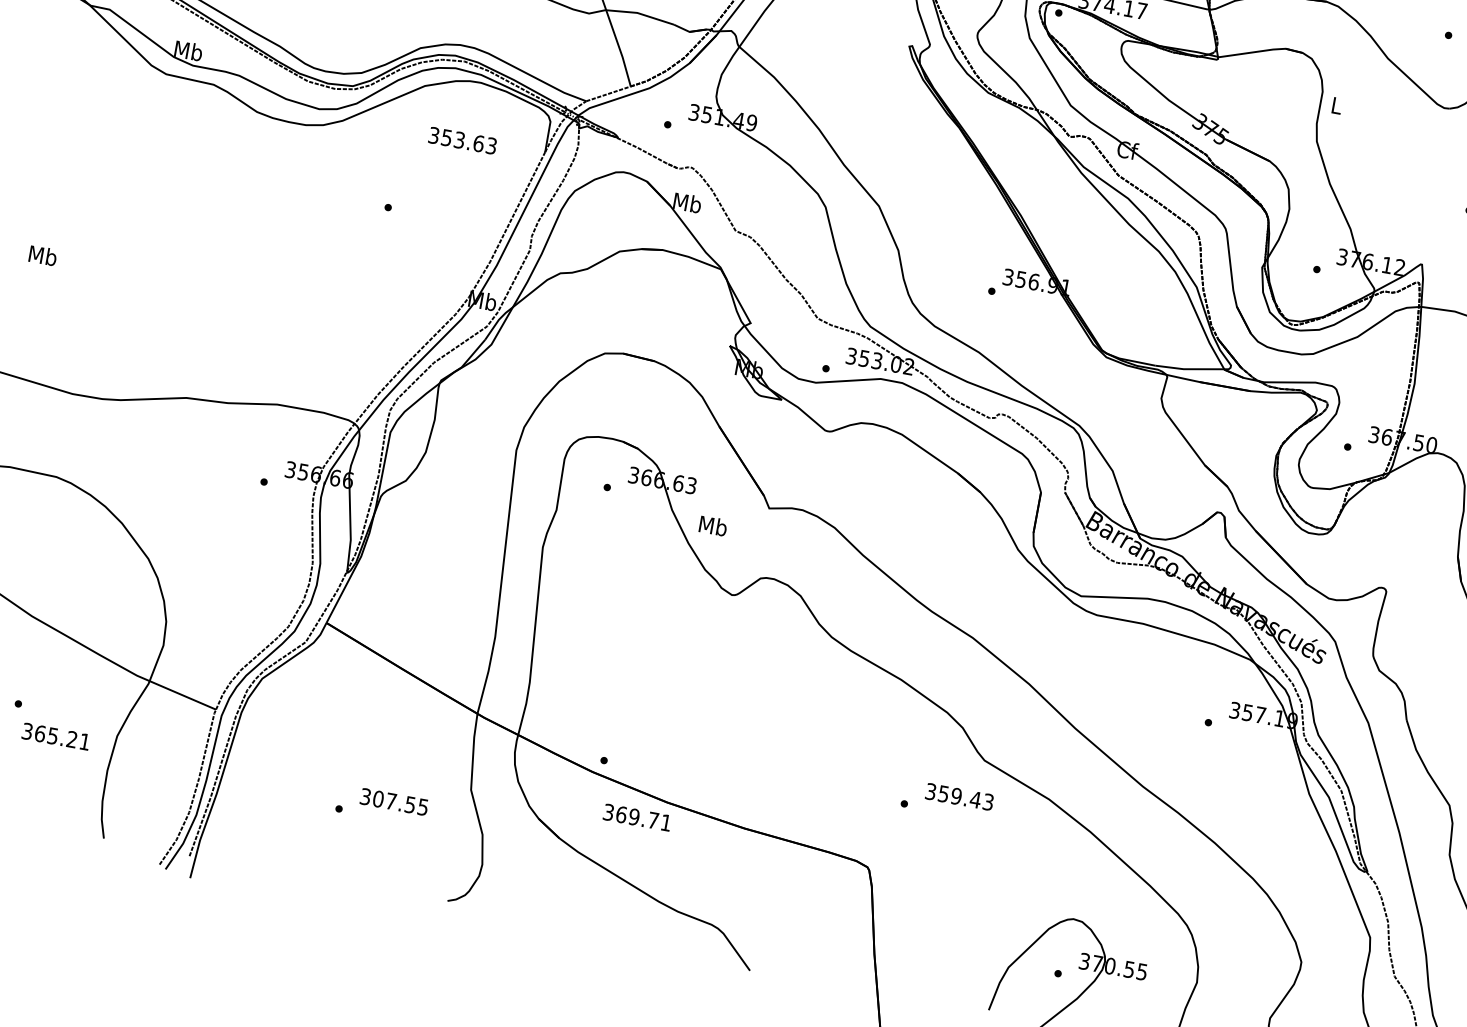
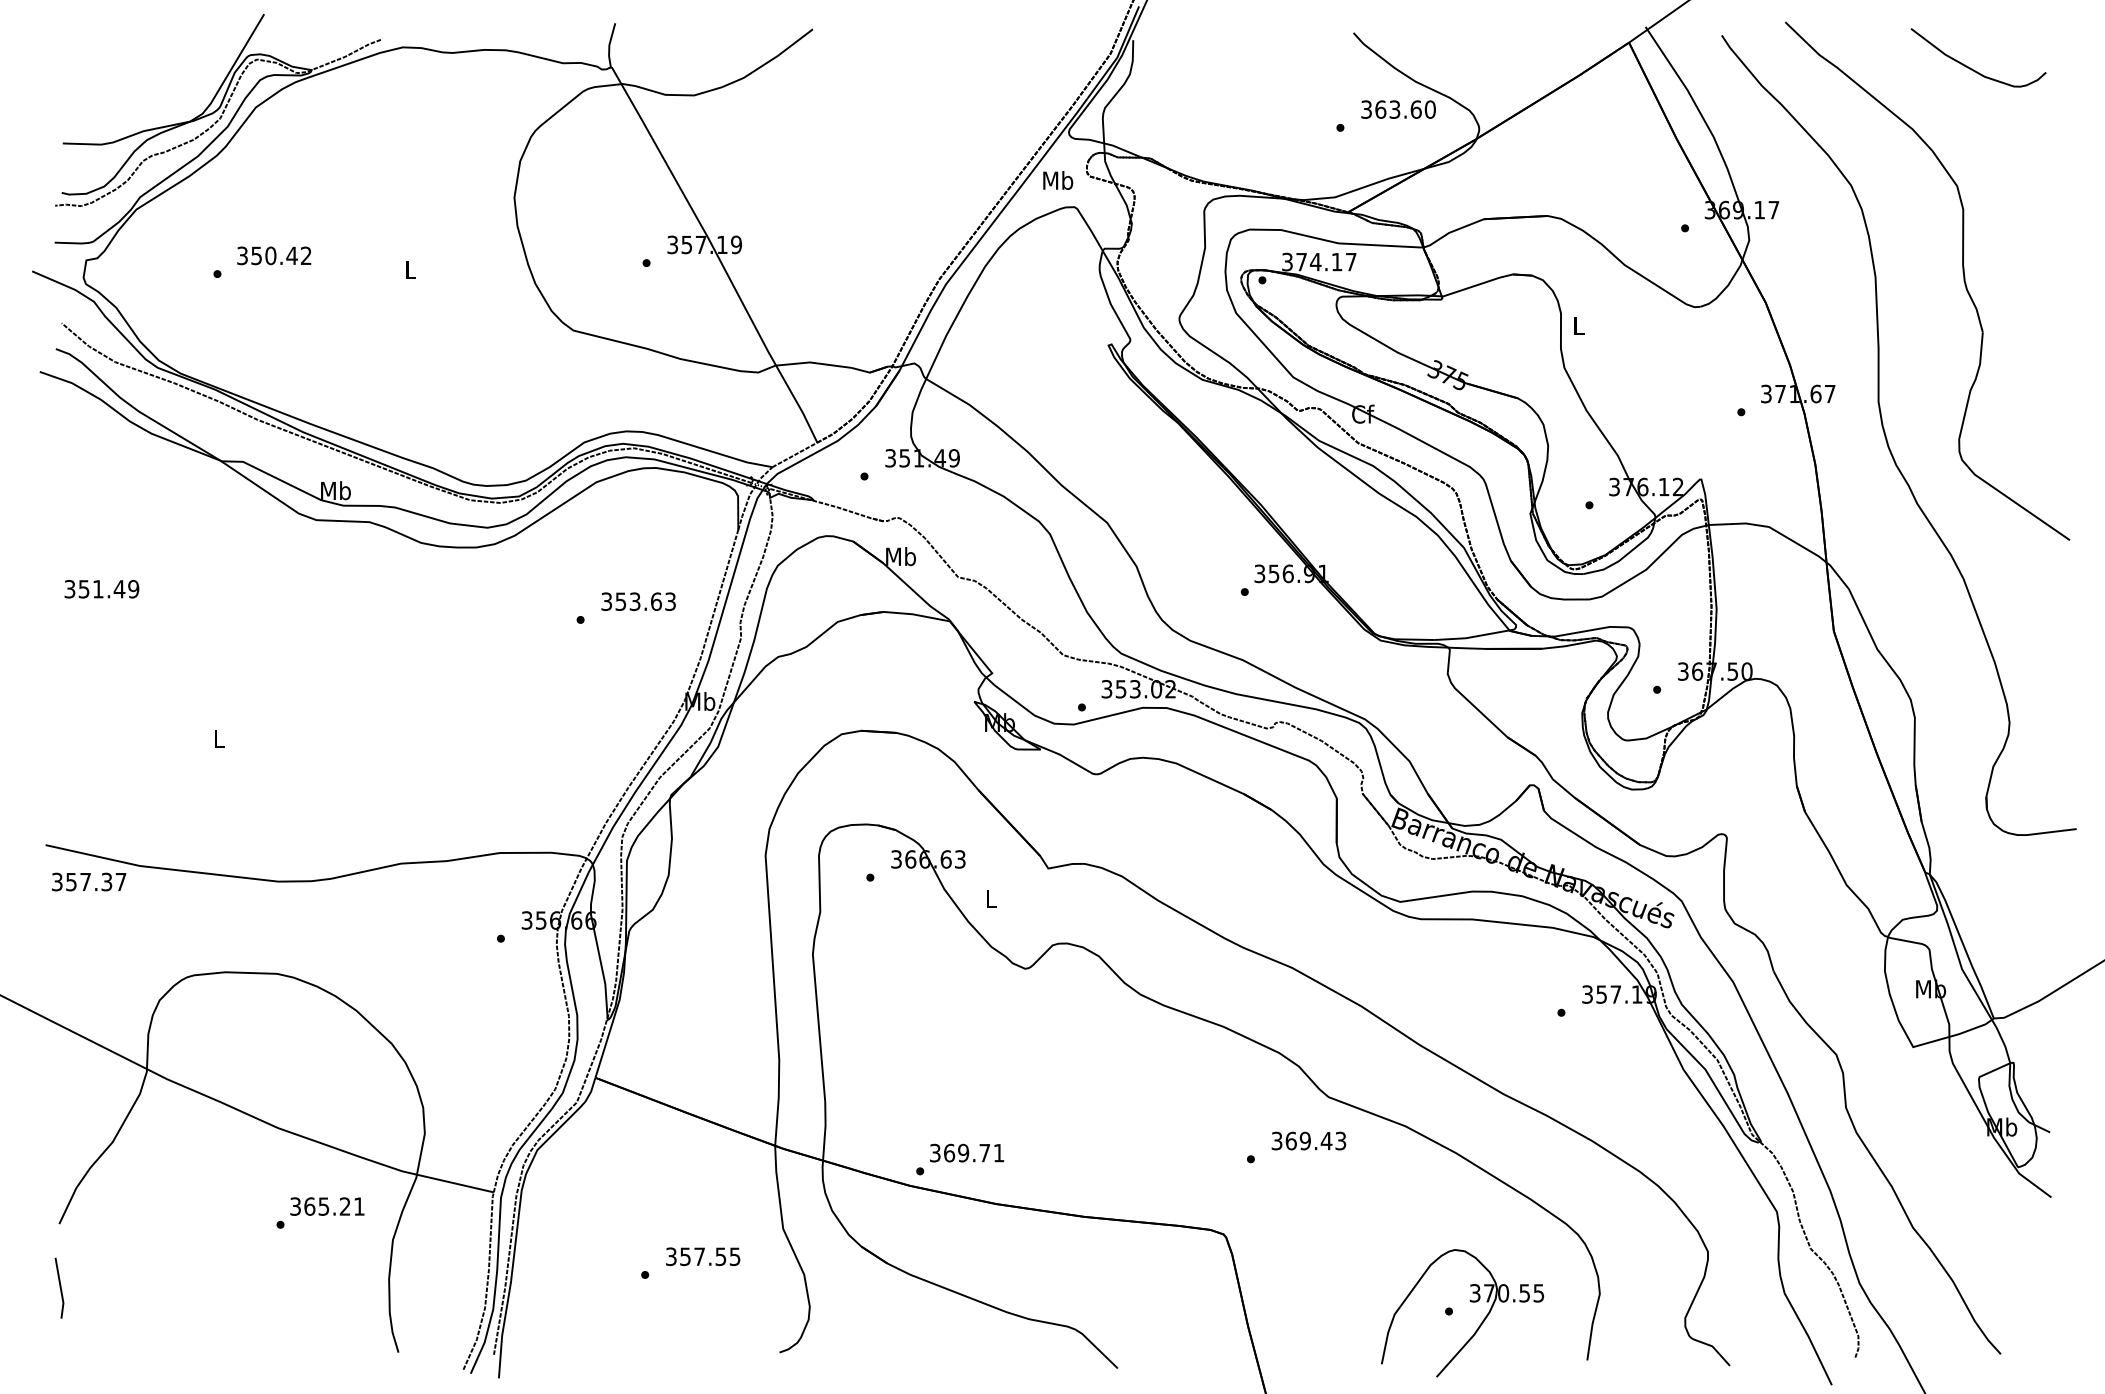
text: (462, 140) -> (638, 601), moved
text: (43, 255) -> (219, 738), Mb -> L
text: (713, 525) -> (991, 897), Mb -> L
text: (56, 736) -> (327, 1206), moved
text: (943, 793) -> (1290, 1140), 359.43 -> 369.43
text: (378, 798) -> (685, 1256), 307.55 -> 357.55
text: (637, 817) -> (967, 1152), moved

